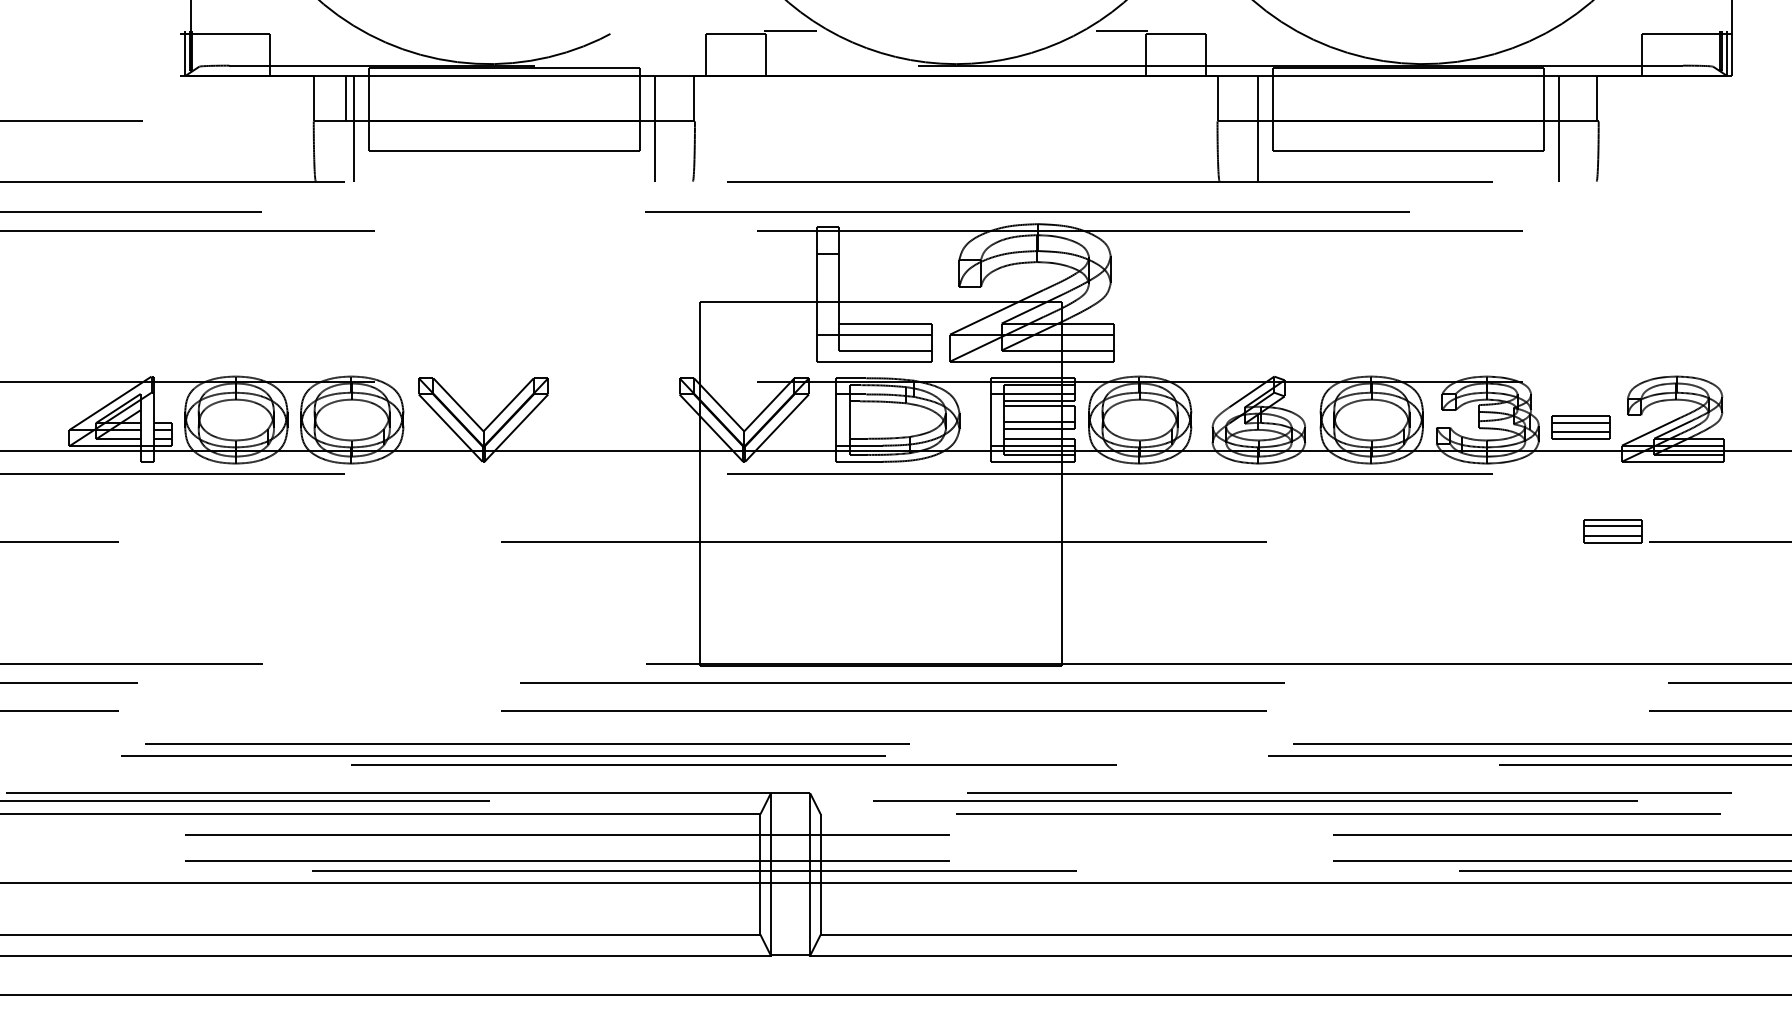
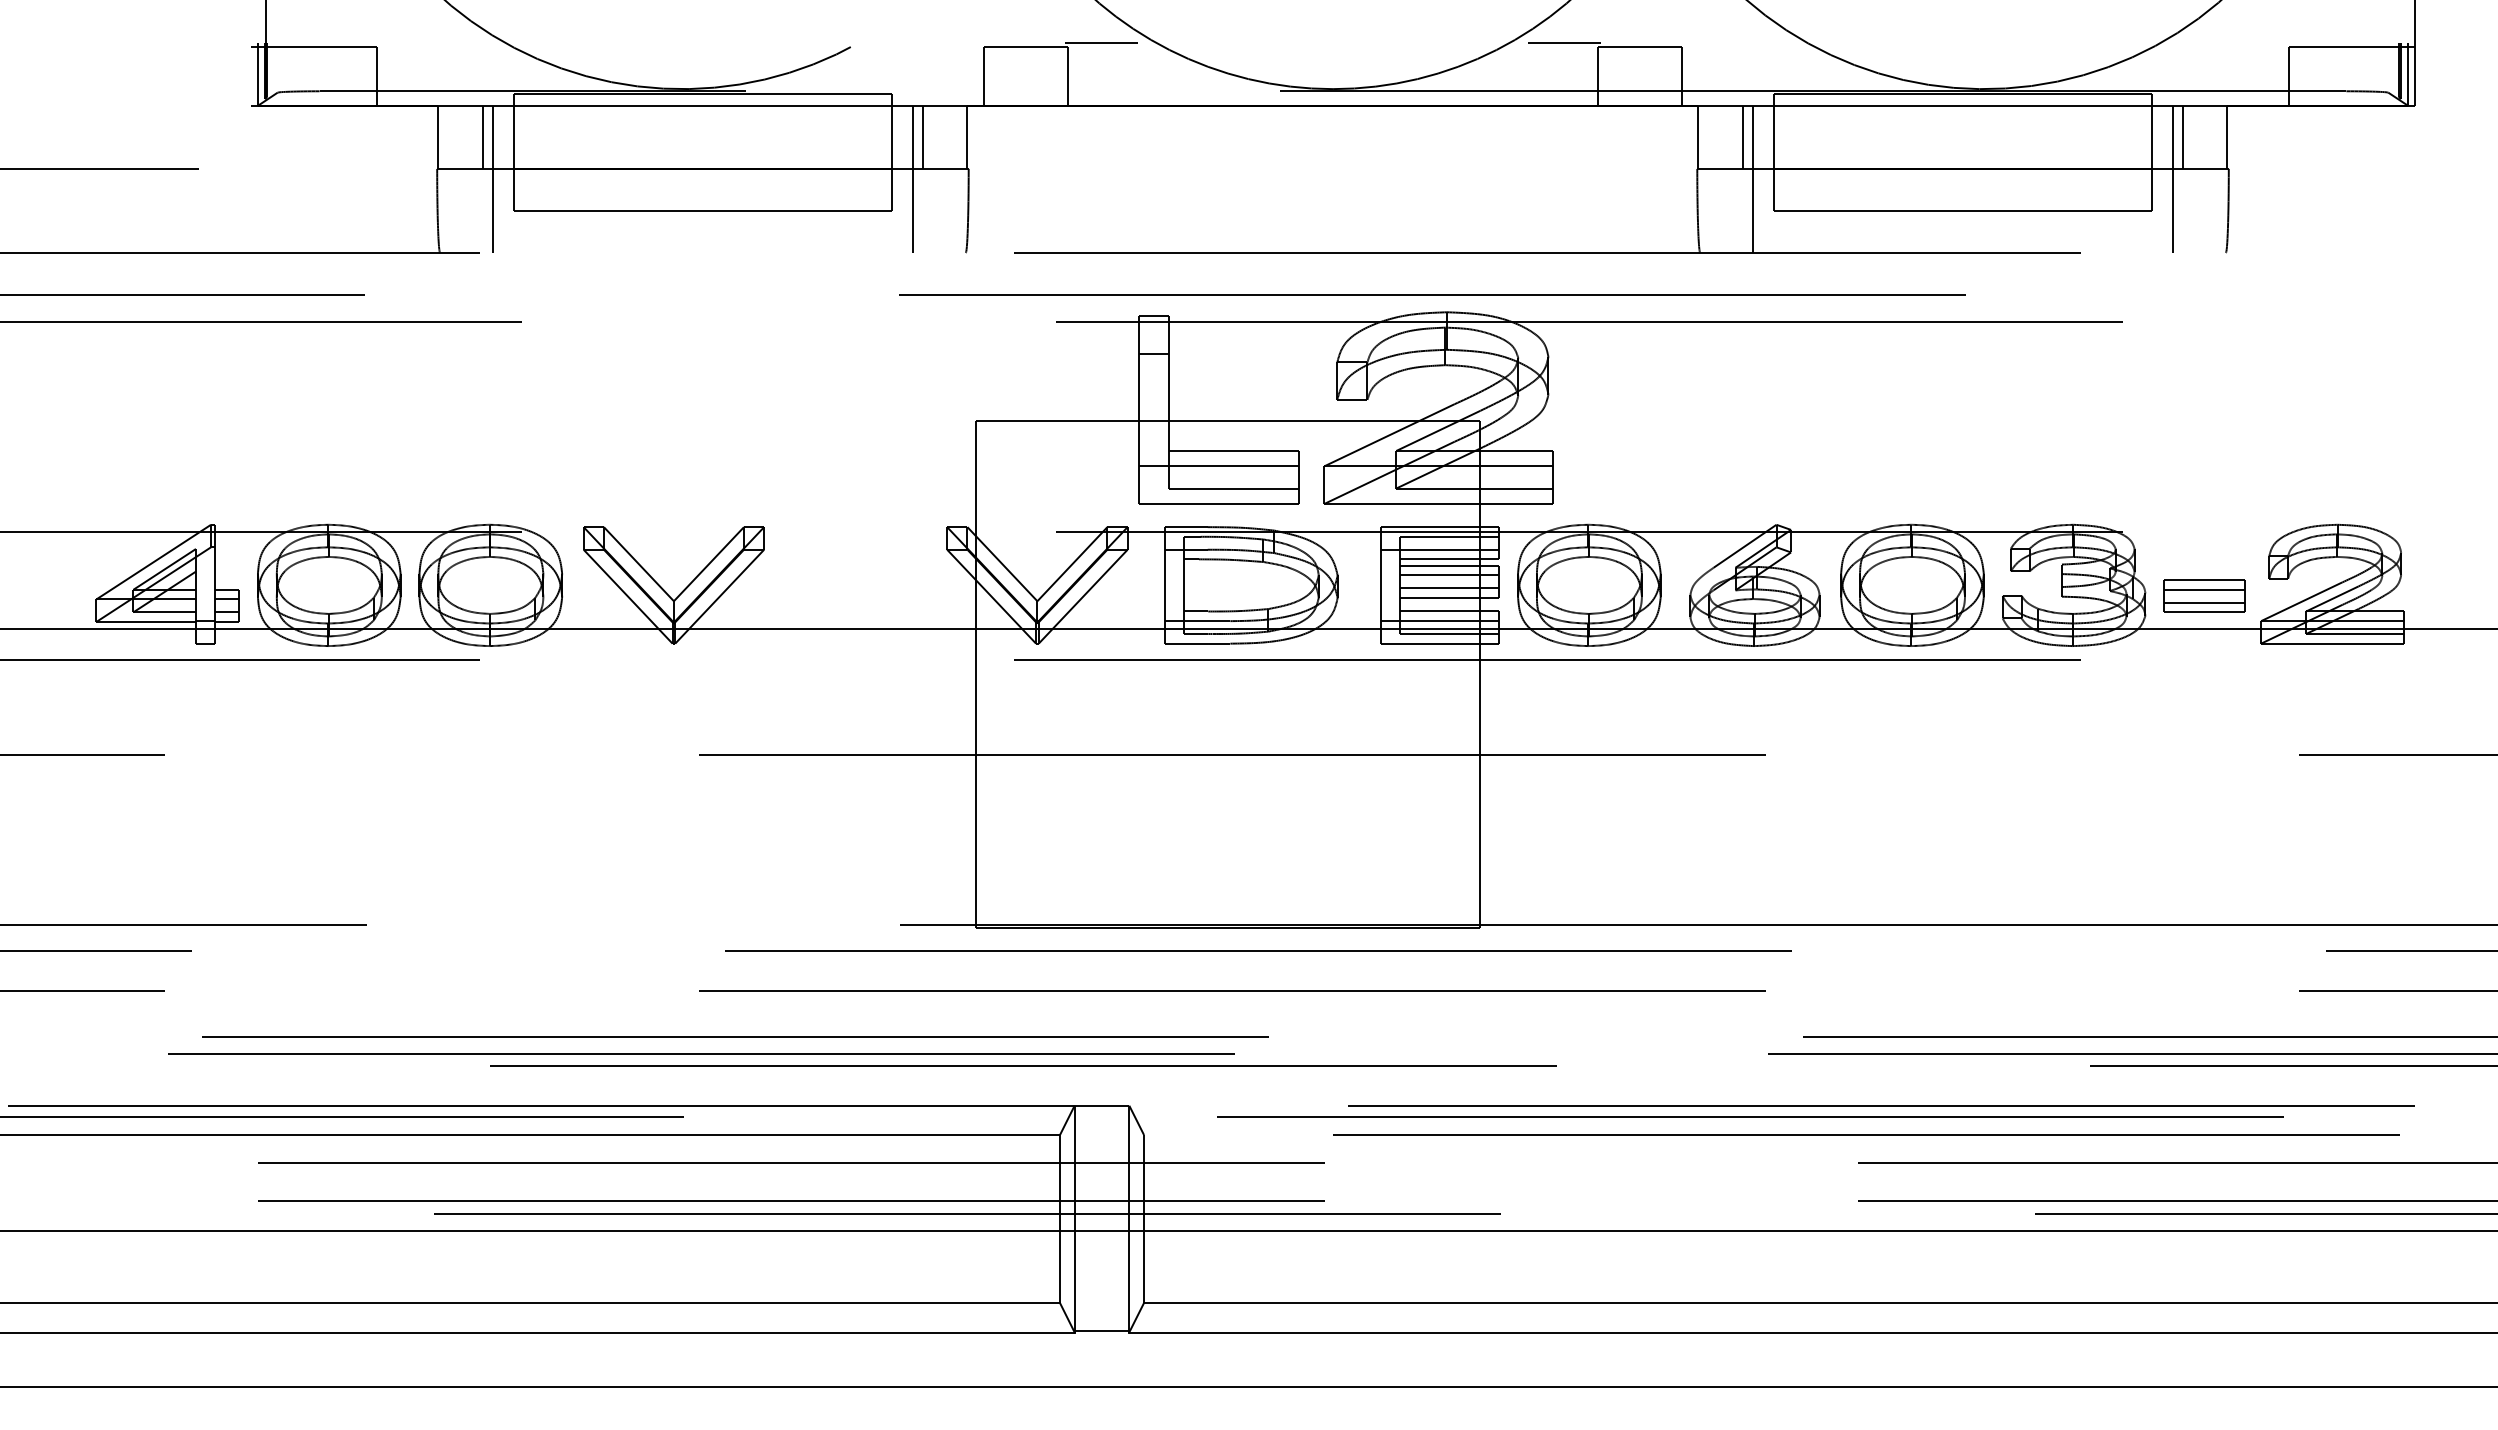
line: (662, 98) -> (923, 136), added
line: (1249, 98) -> (1742, 136), added
line: (1566, 98) -> (2183, 136), added
line: (1039, 412) -> (1449, 575), added
part: (1612, 530) -> (2248, 739), removed

